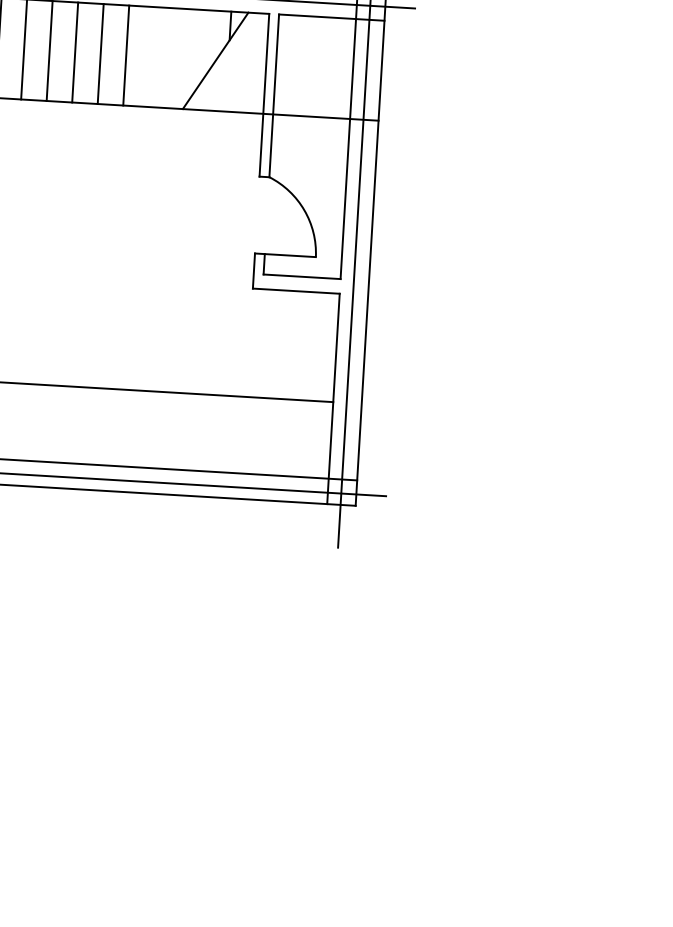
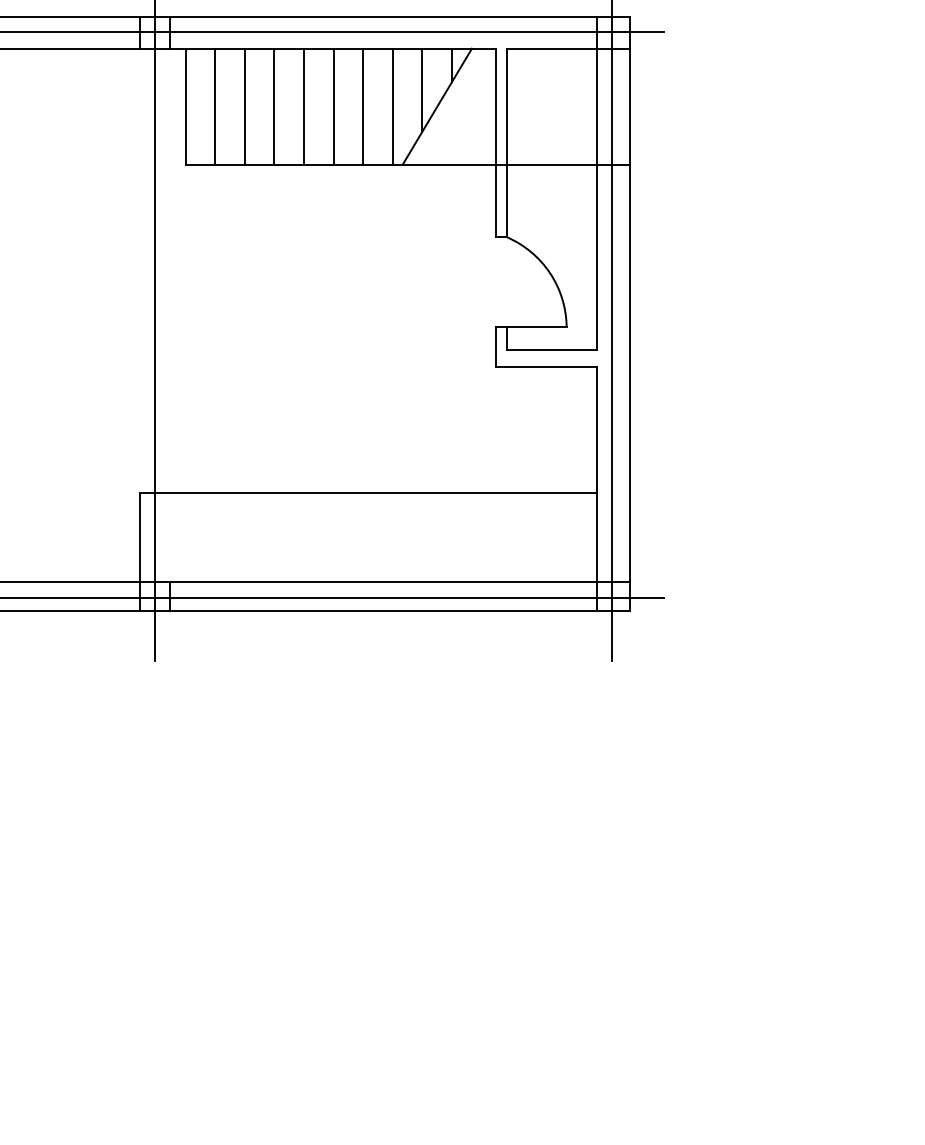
line: (203, 45) -> (422, 89), added
line: (152, 56) -> (363, 106), added
line: (177, 58) -> (392, 106), added

